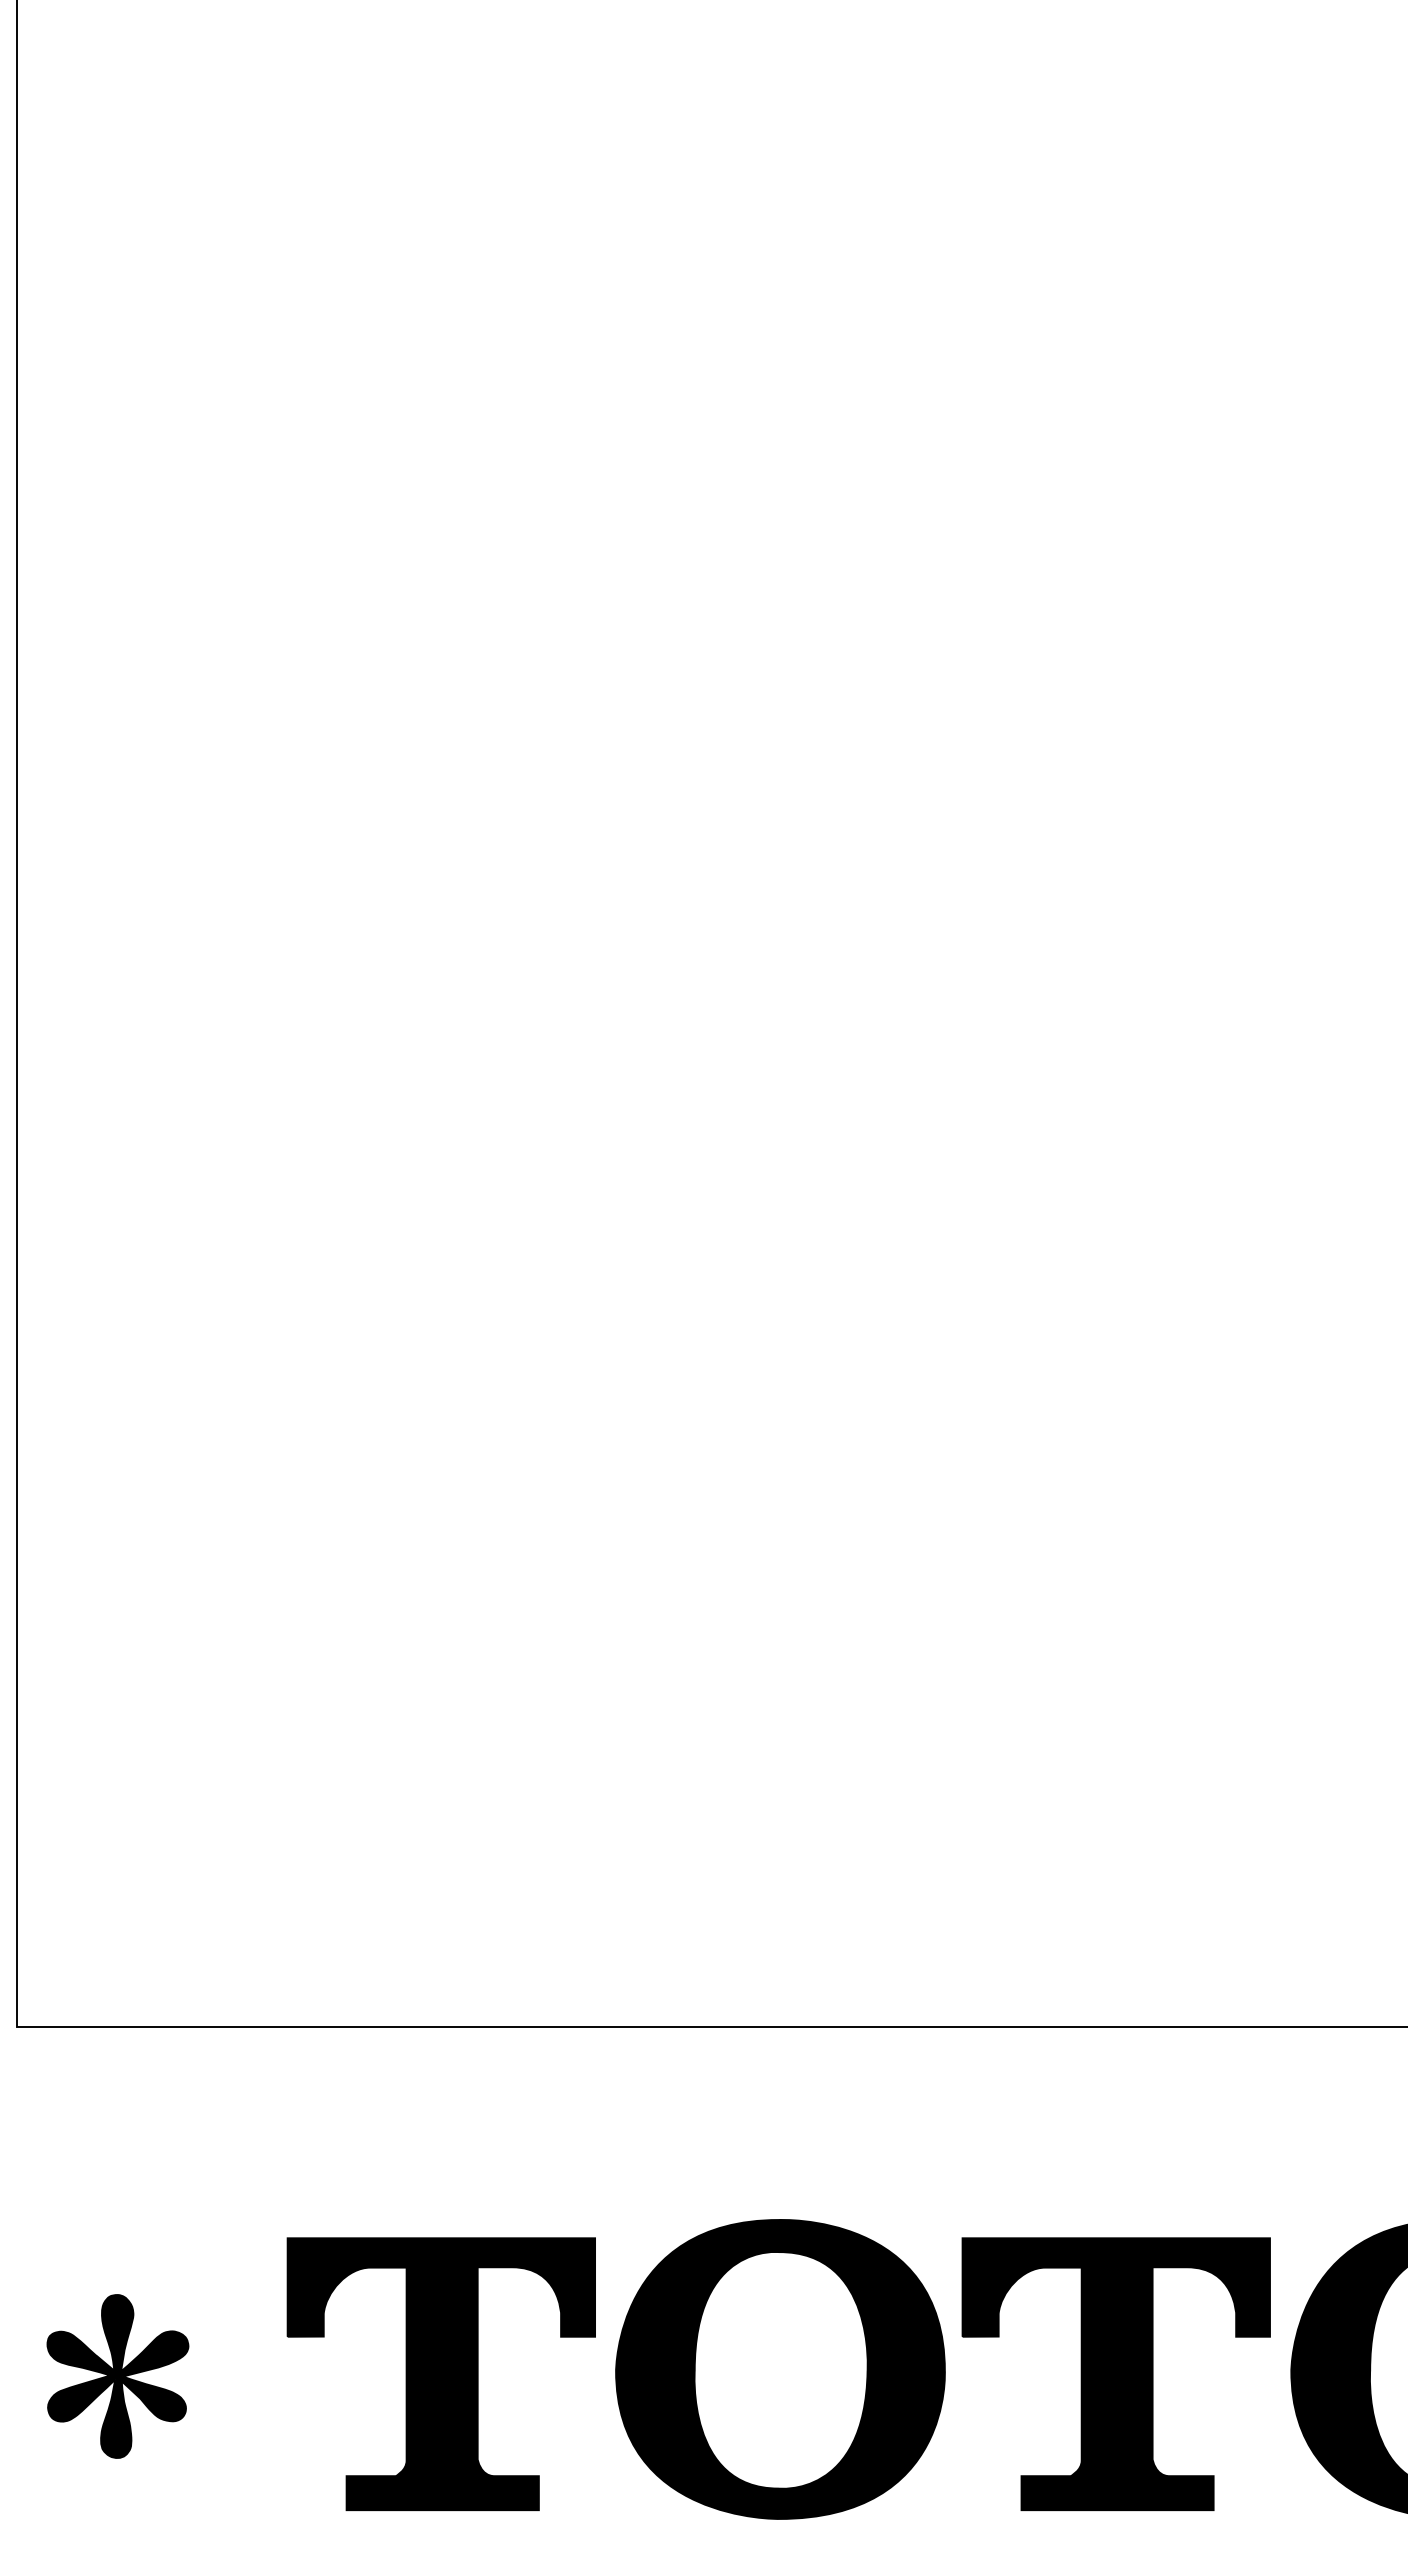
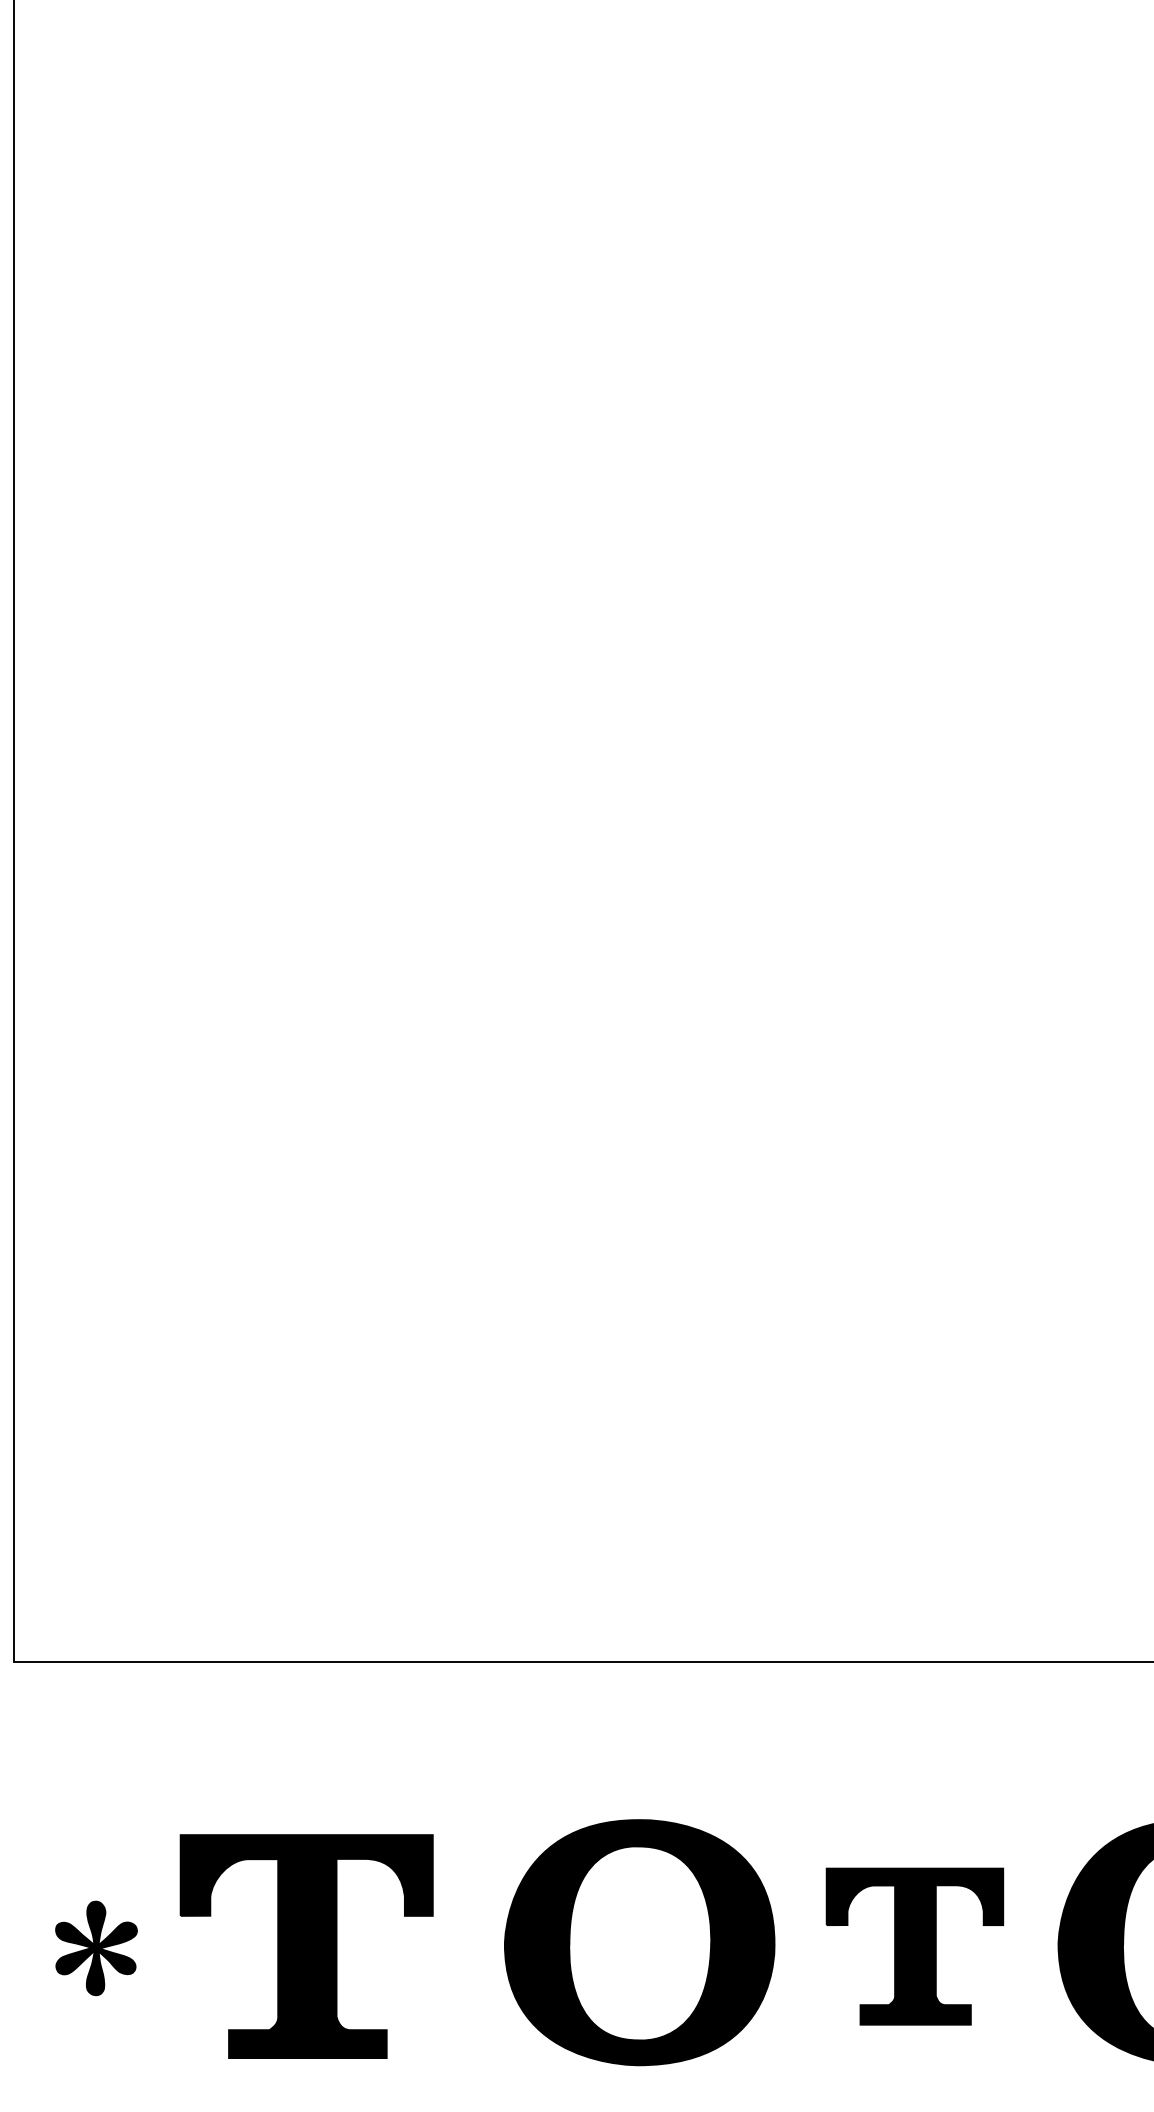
part: (440, 2374) -> (306, 1946), moved
part: (1115, 2374) -> (914, 1946), size x0.7
part: (117, 2376) -> (96, 1948), size x0.7

